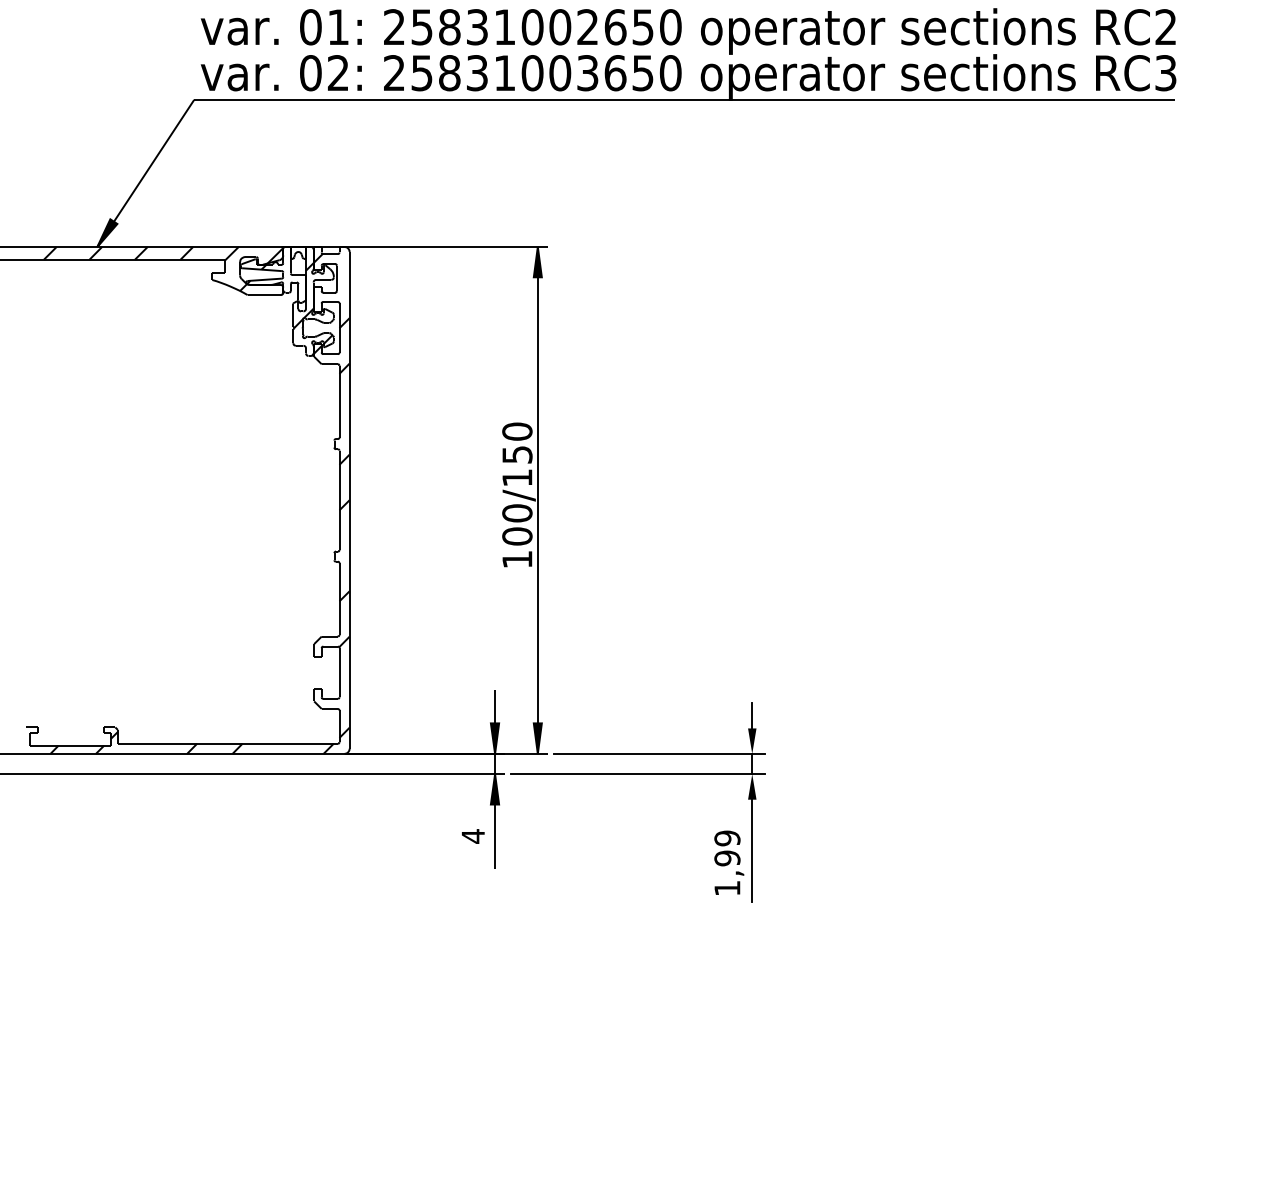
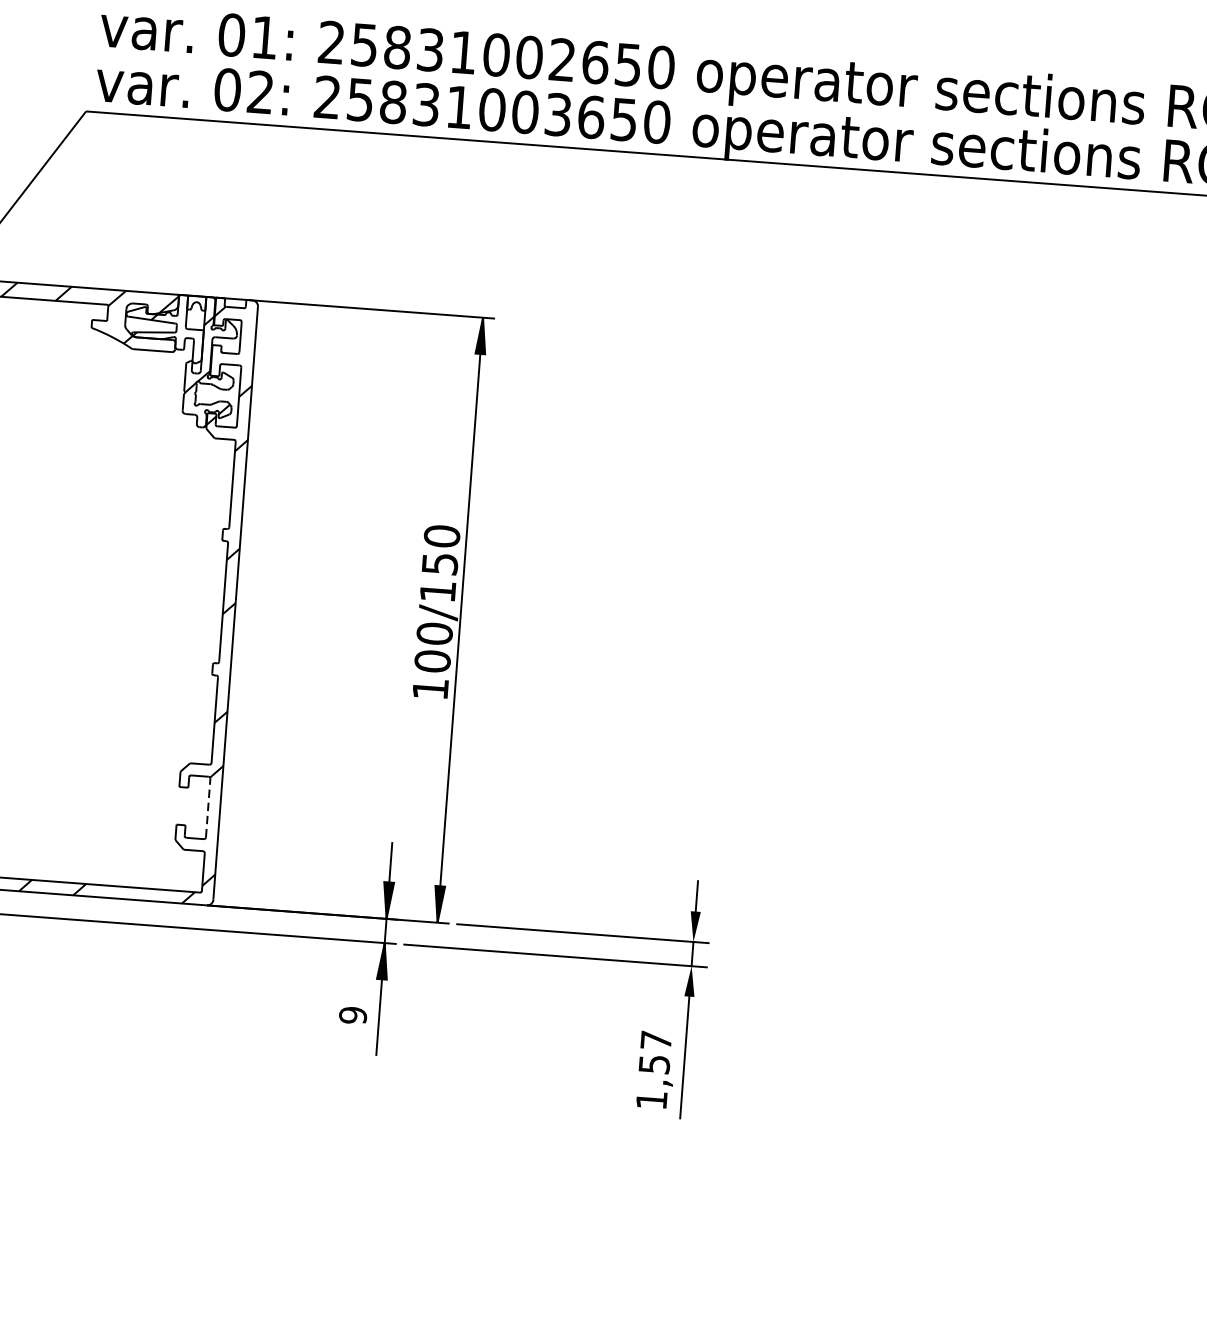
line: (339, 672) -> (208, 807), solid -> dashed
text: (473, 836) -> (353, 1015), 4 -> 9
text: (727, 848) -> (655, 1052), 1,99 -> 1,57

